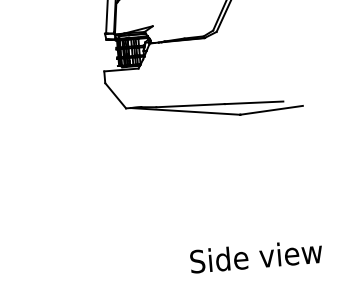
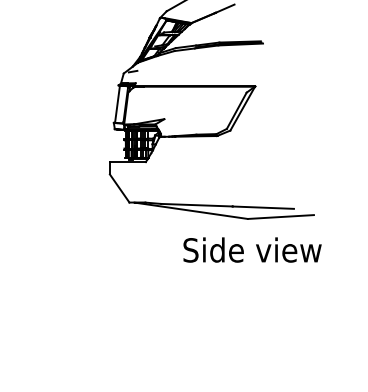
text: (256, 255) -> (252, 249), moved

